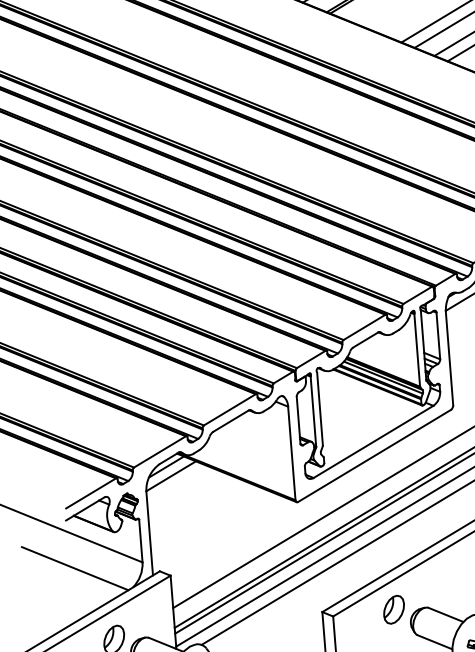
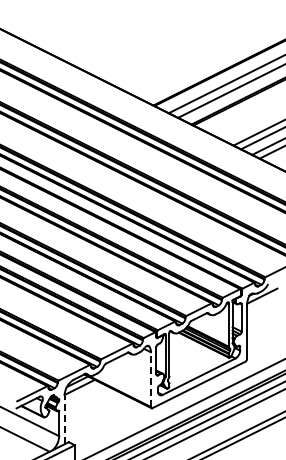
line: (292, 453) -> (151, 379), solid -> dashed
line: (149, 533) -> (64, 419), solid -> dashed

